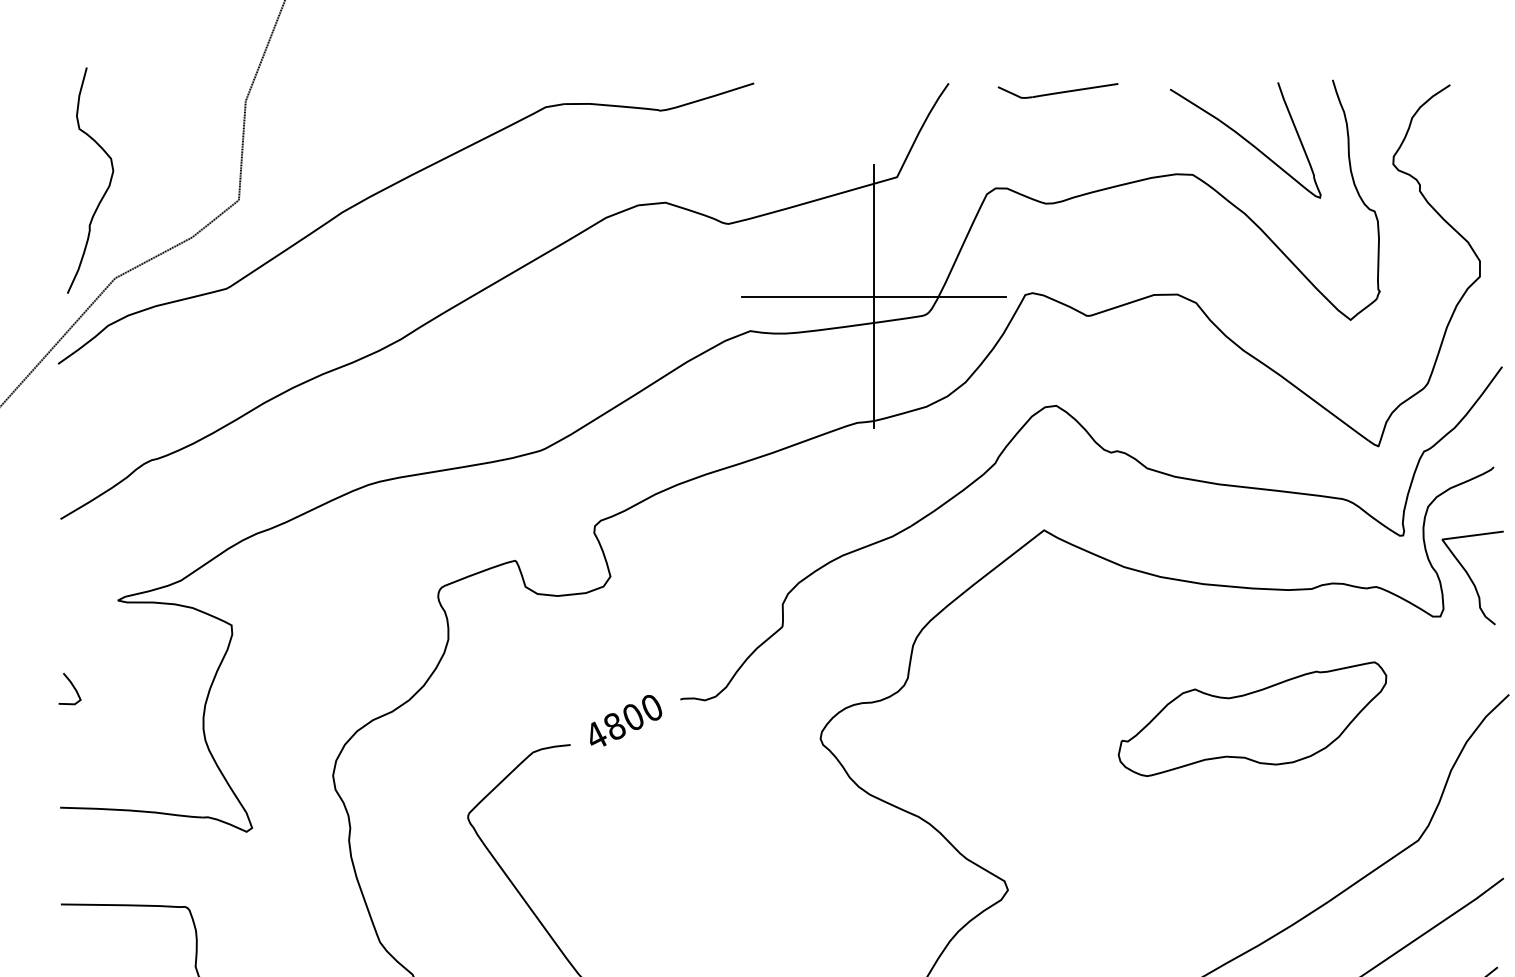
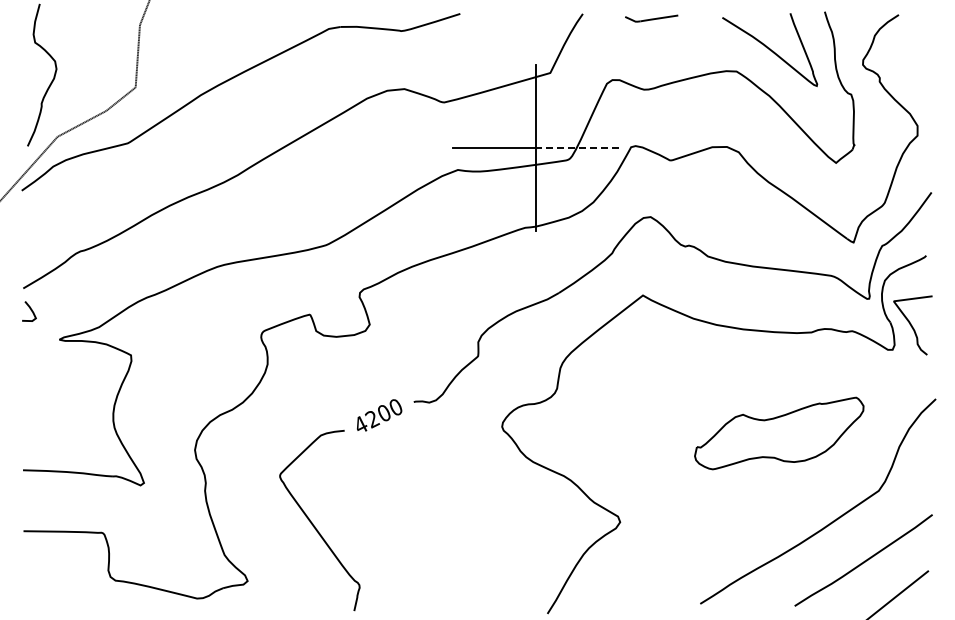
part: (1057, 90) -> (651, 18), size x0.7
line: (940, 297) -> (577, 148), solid -> dashed
curve: (71, 687) -> (30, 310), moved
part: (1252, 719) -> (779, 433), moved
text: (614, 727) -> (372, 419), 4800 -> 4200

